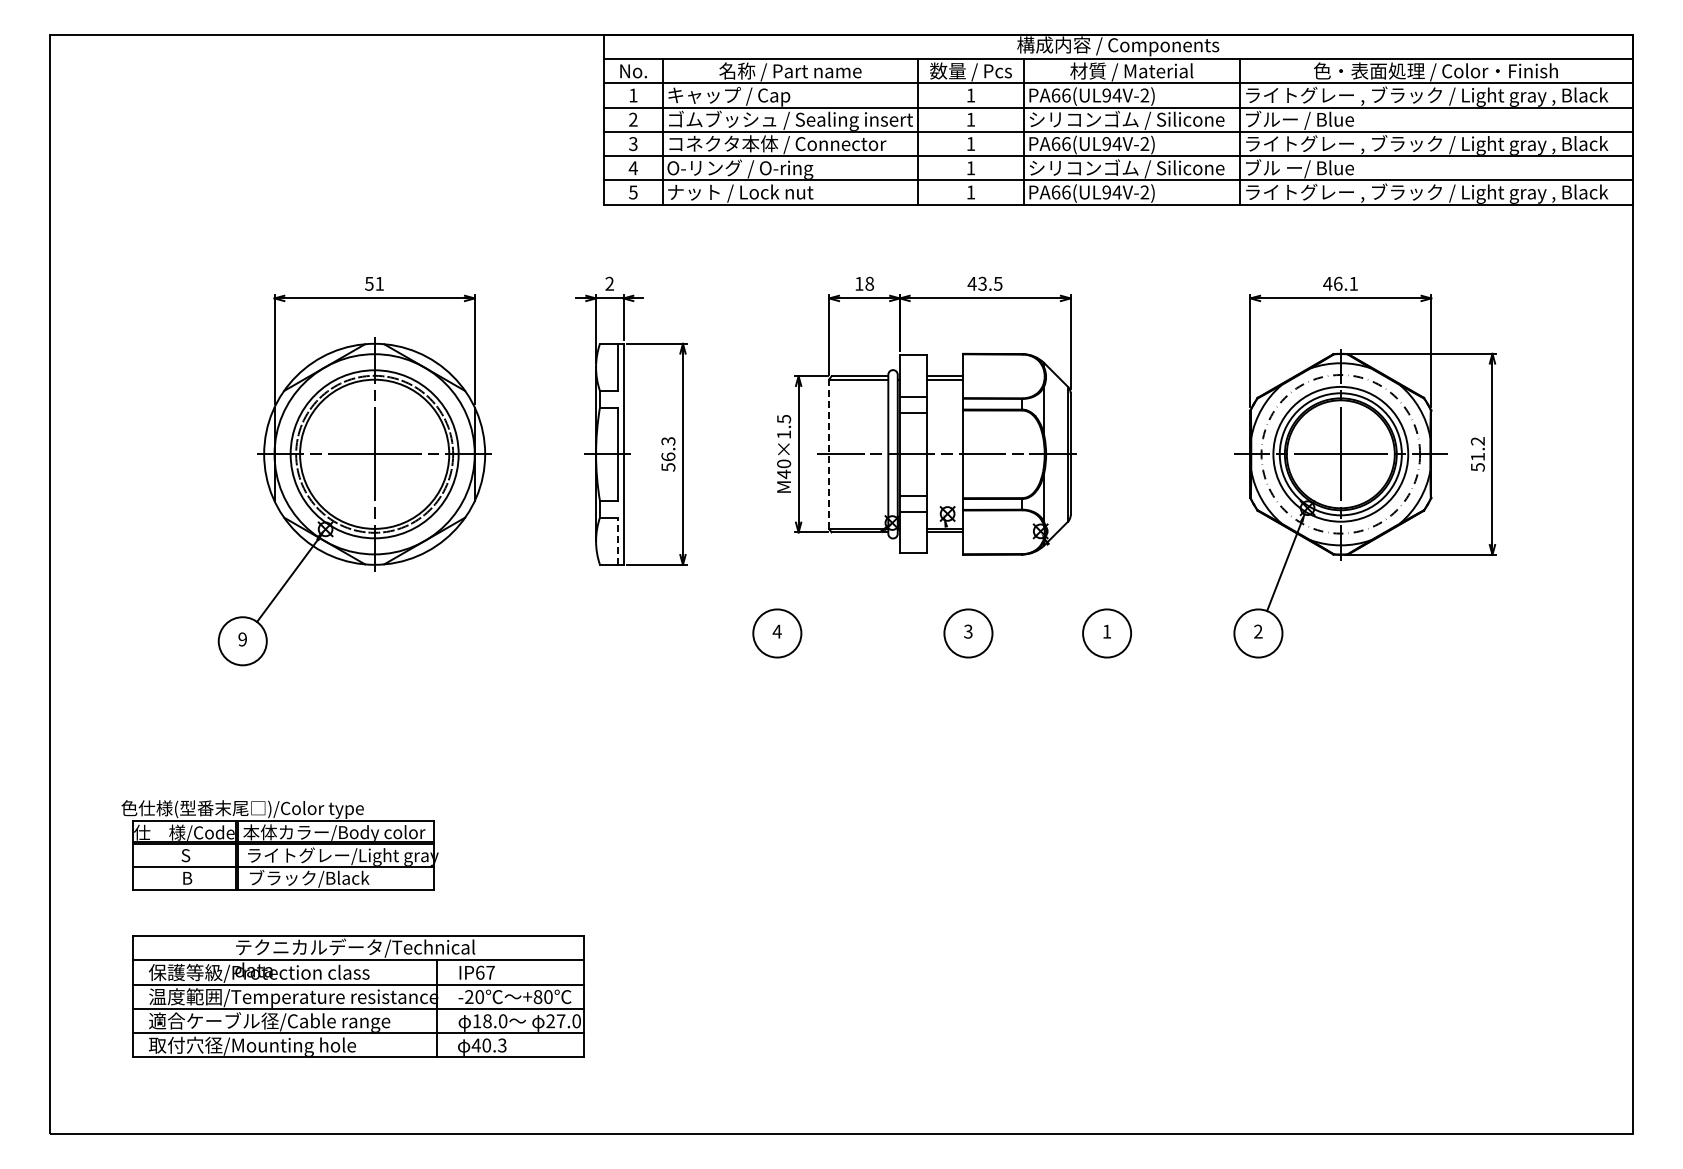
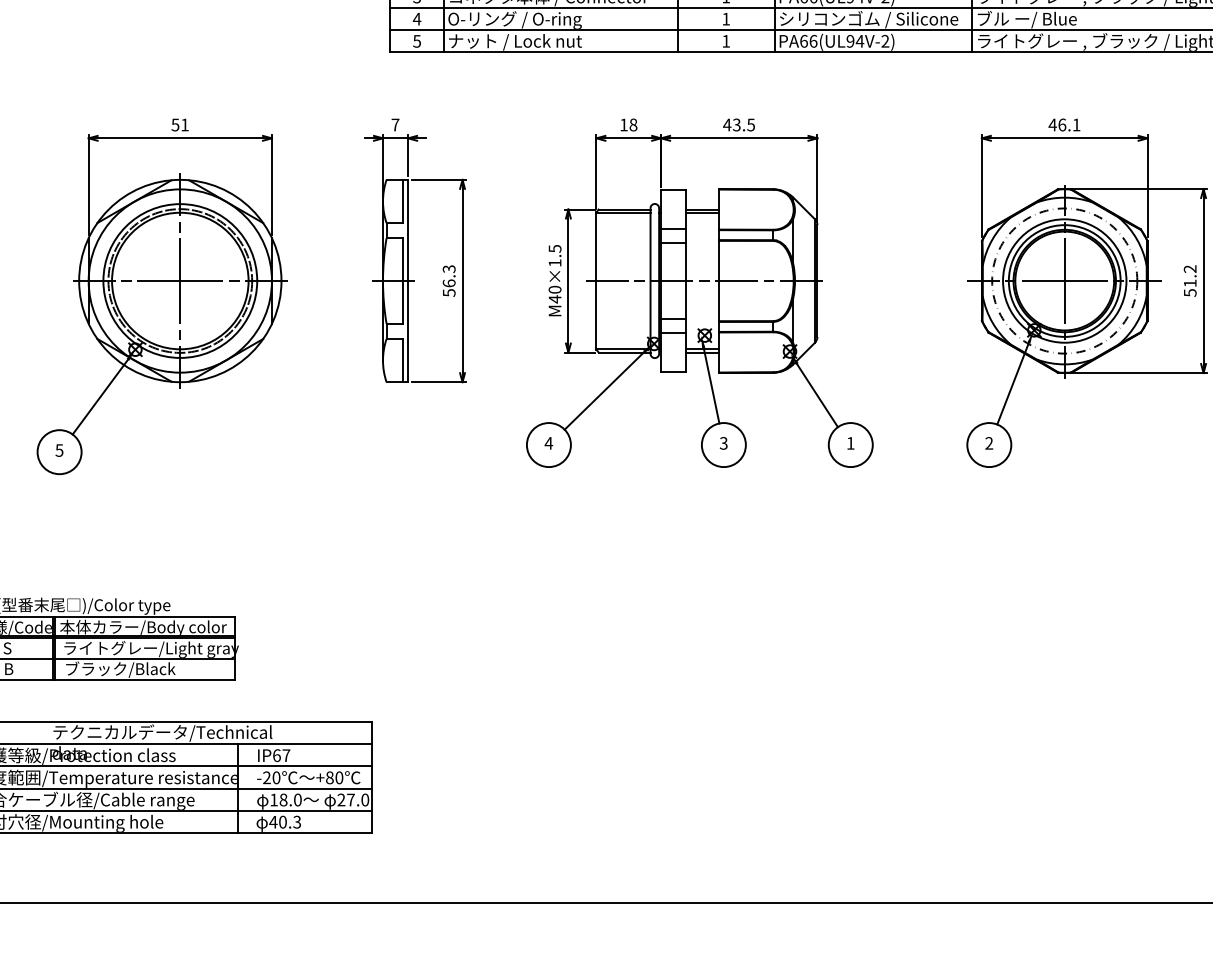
text: (609, 283) -> (395, 124), 2 -> 7
line: (829, 454) -> (596, 281), dashed -> solid
line: (617, 541) -> (402, 360), dashed -> solid
line: (954, 568) -> (711, 385), added
line: (837, 574) -> (604, 391), added
line: (1070, 578) -> (817, 394), added
text: (242, 639) -> (59, 450), 9 -> 5

